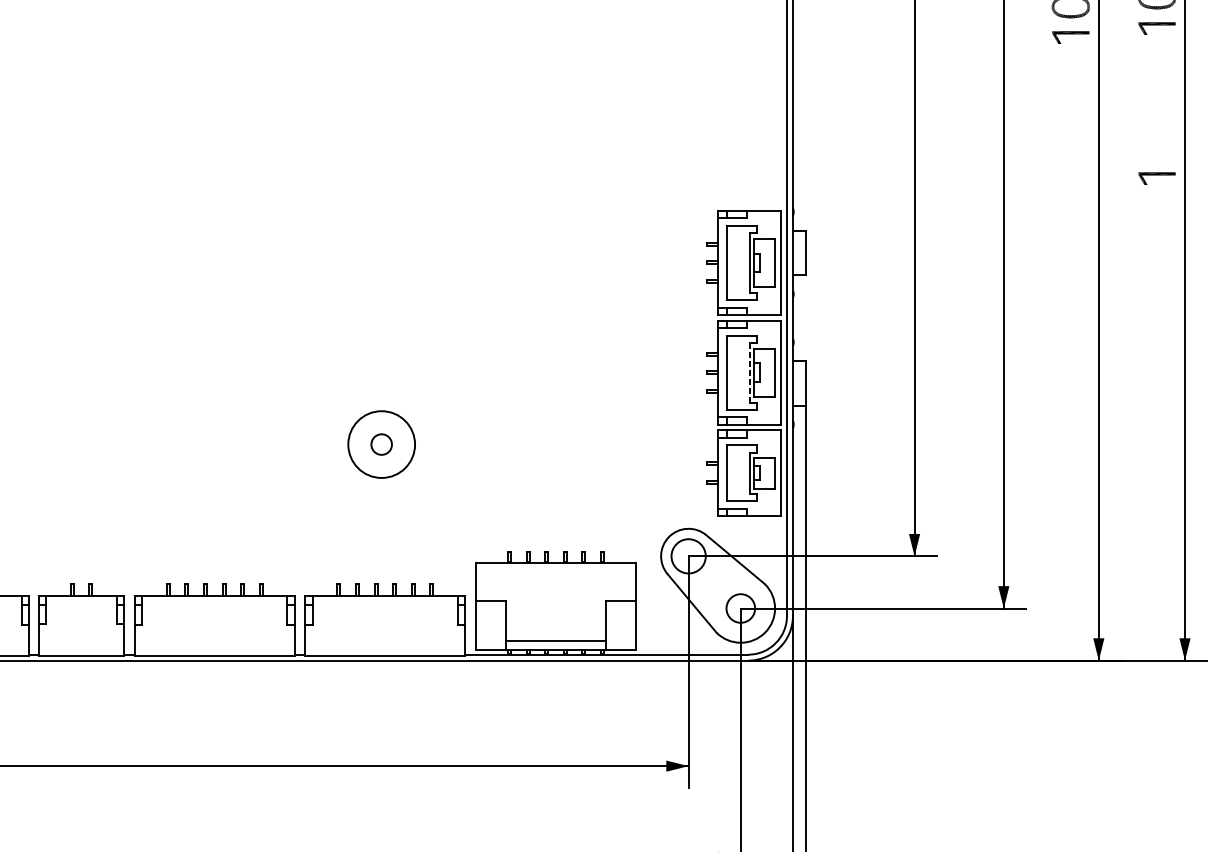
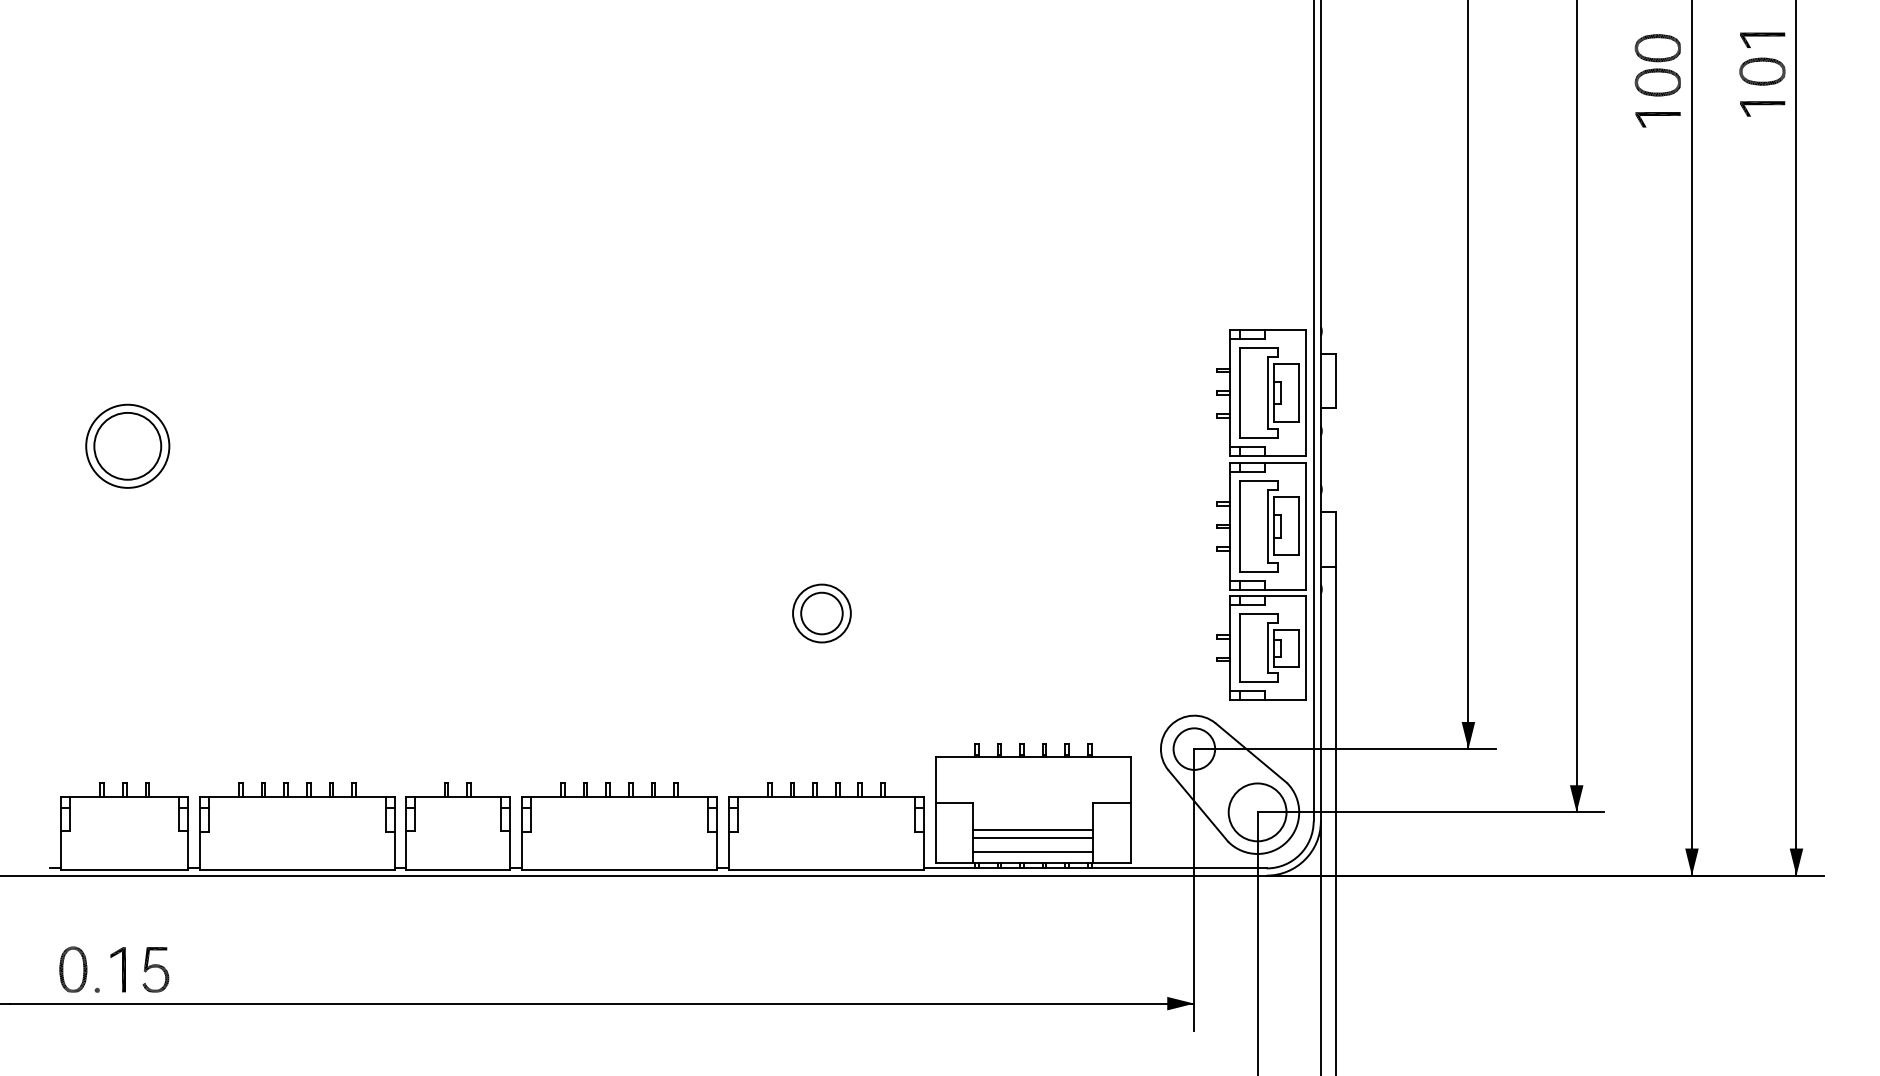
part: (1156, 178) -> (1762, 290), removed
line: (749, 372) -> (1268, 526), dashed -> solid
circle: (381, 444) -> (821, 613), size x0.71
circle: (381, 444) -> (821, 613), size x1.67
circle: (740, 608) -> (1257, 812), size x1.67
line: (556, 623) -> (1033, 830), added
line: (556, 629) -> (1033, 837), added

